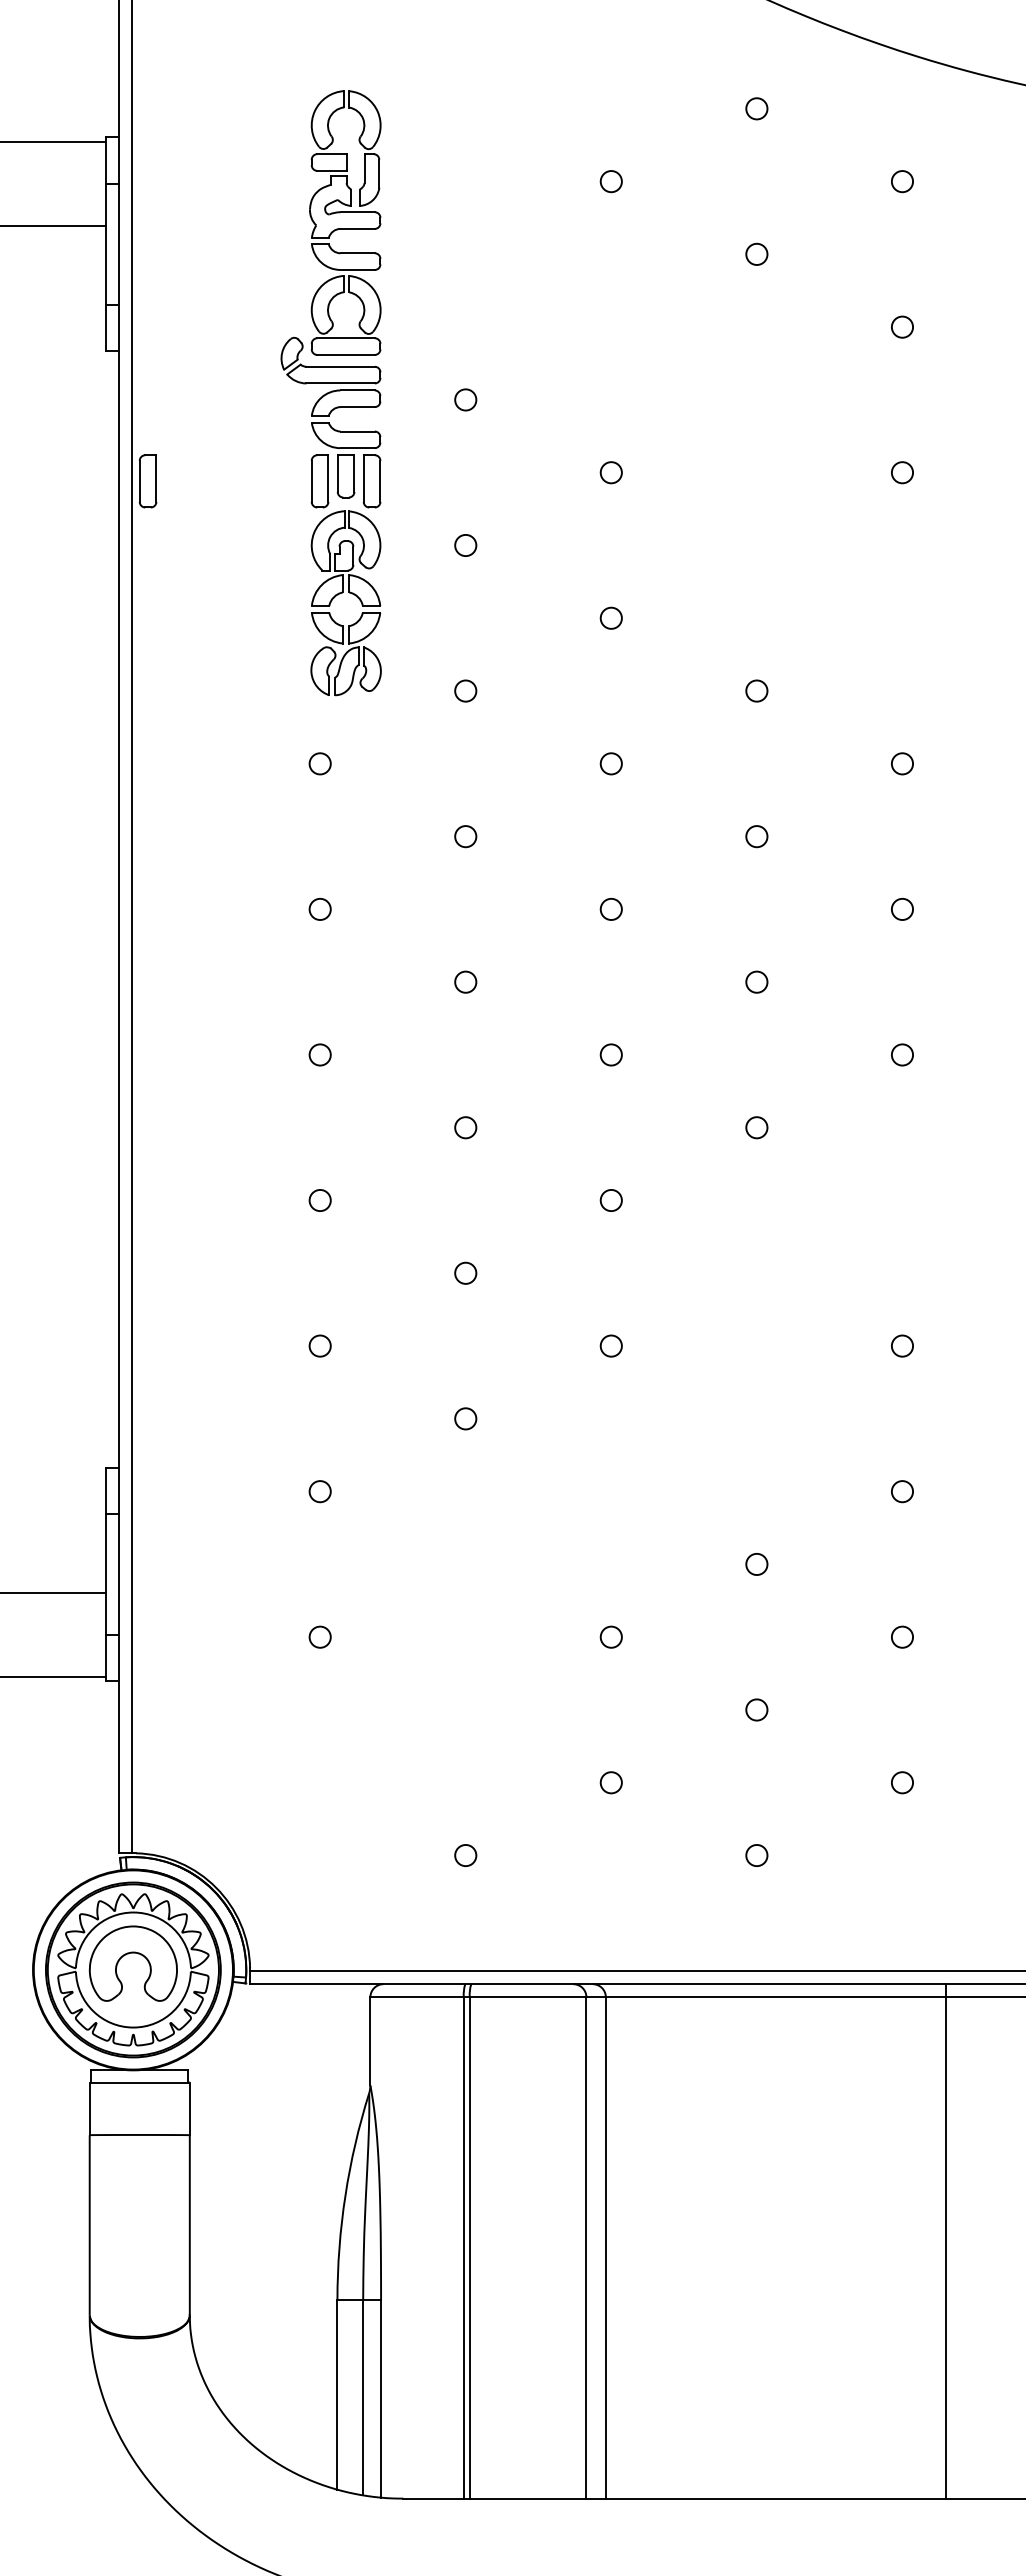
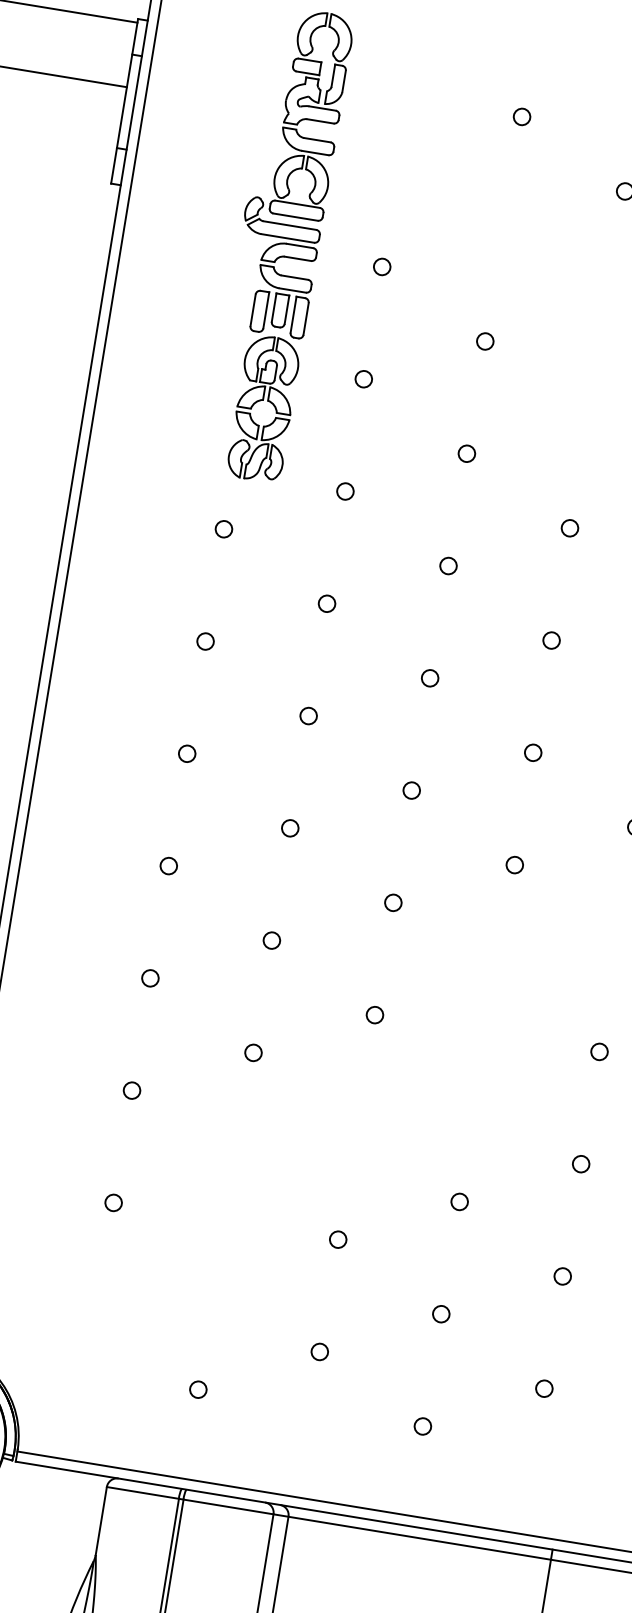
part: (147, 481) -> (126, 289), removed

